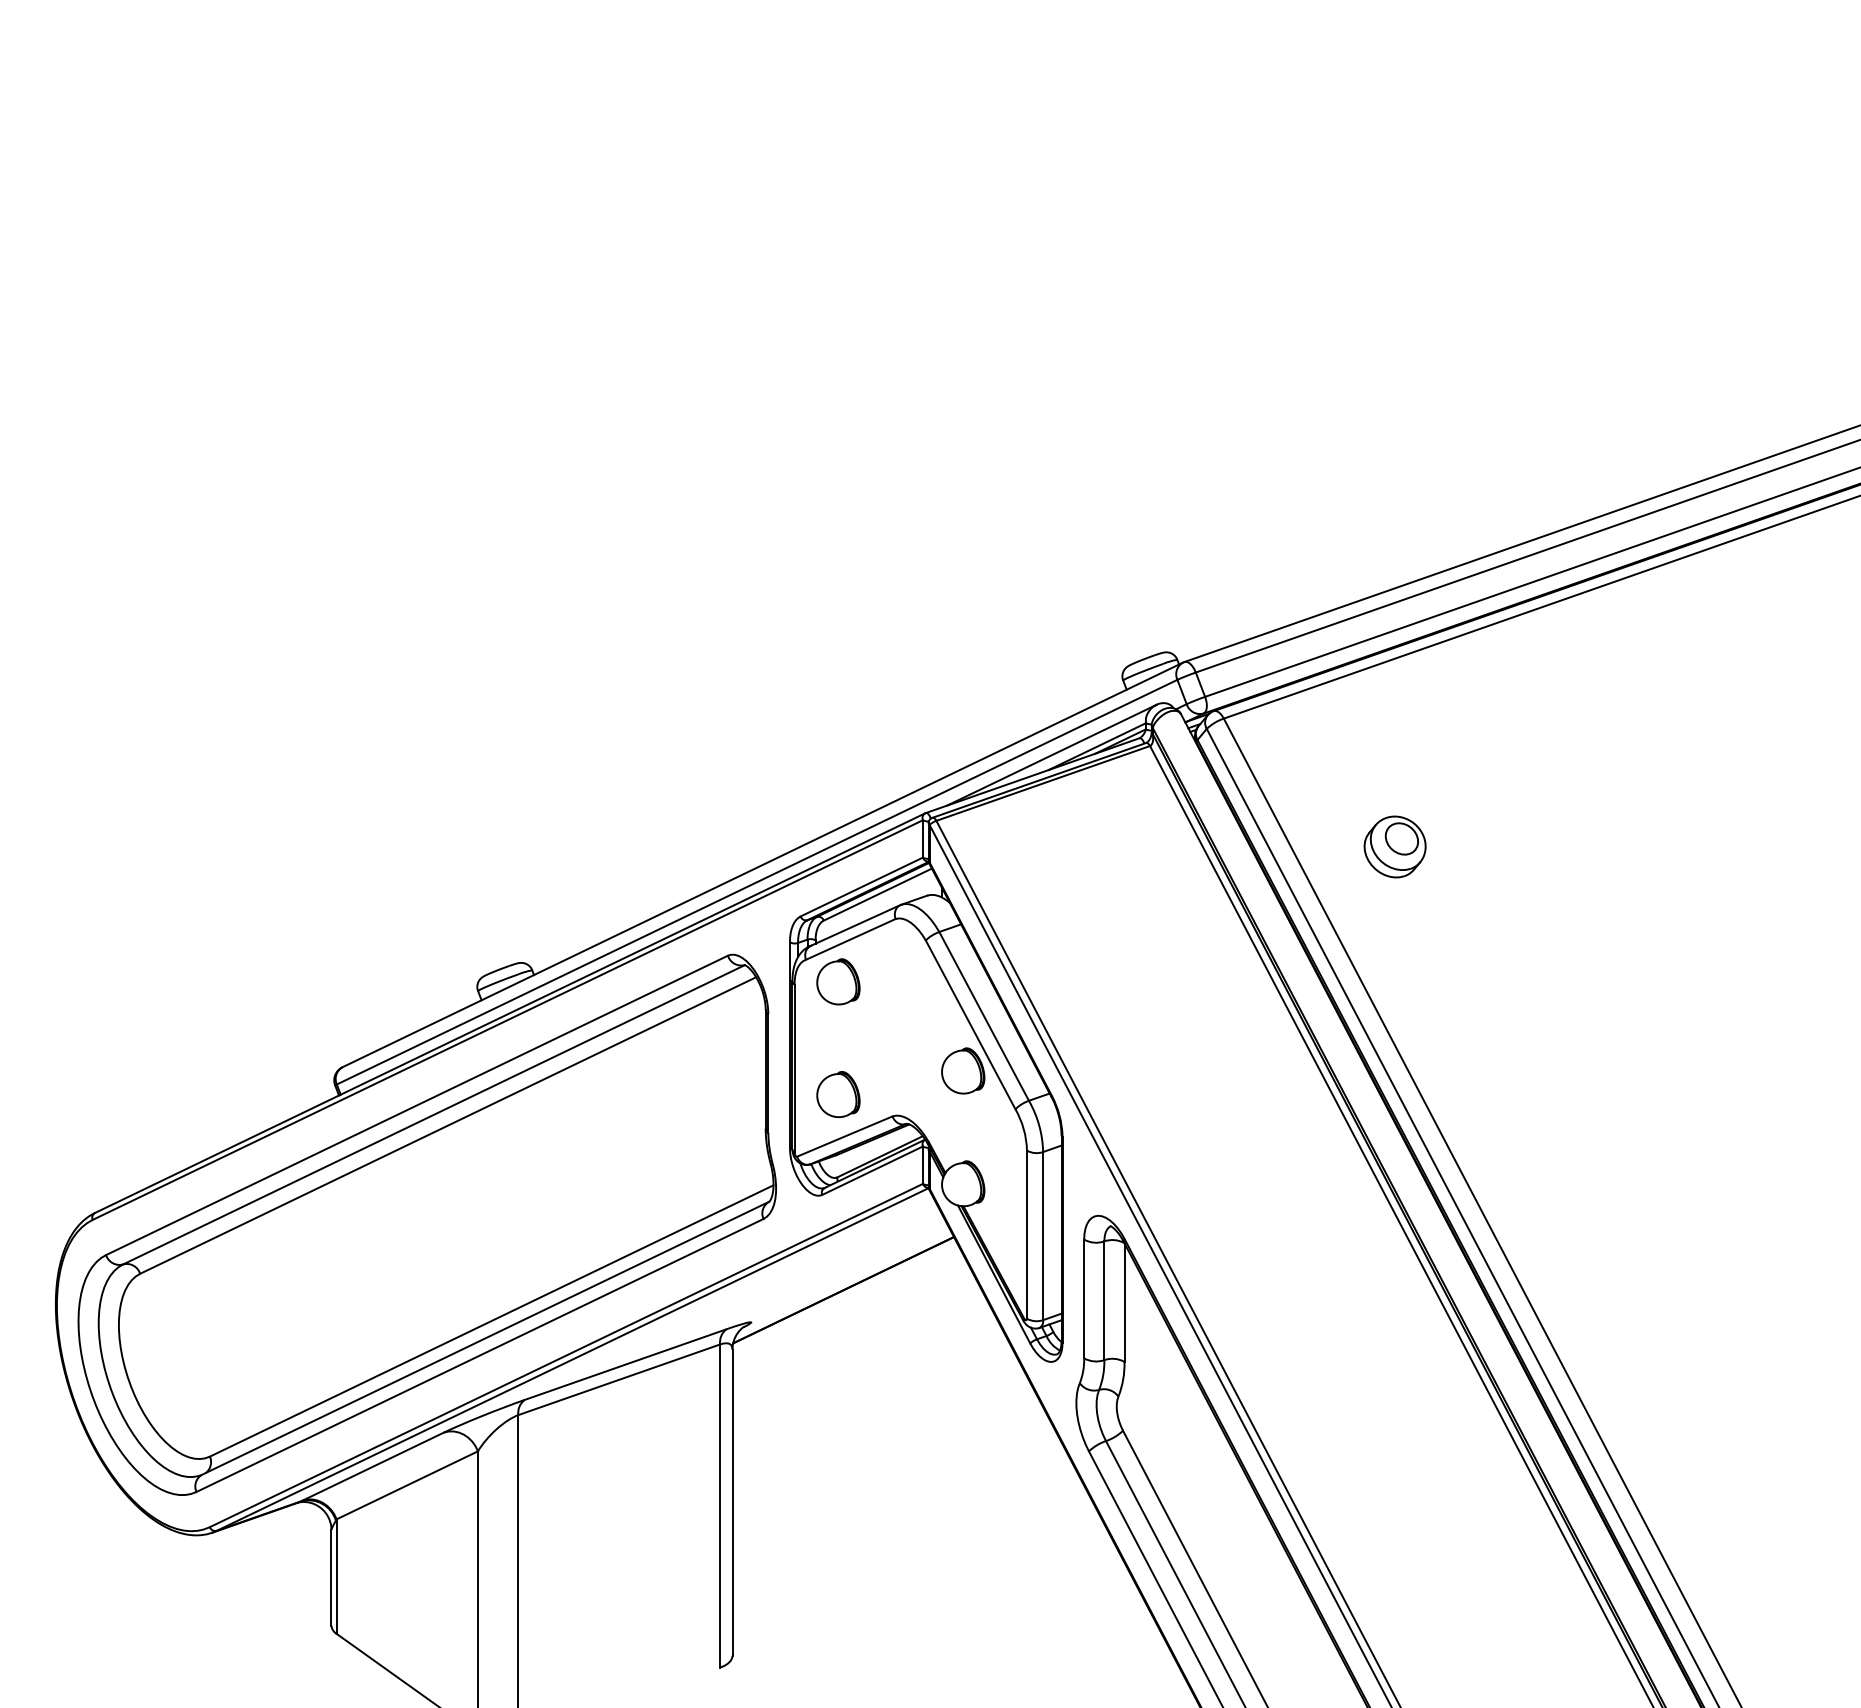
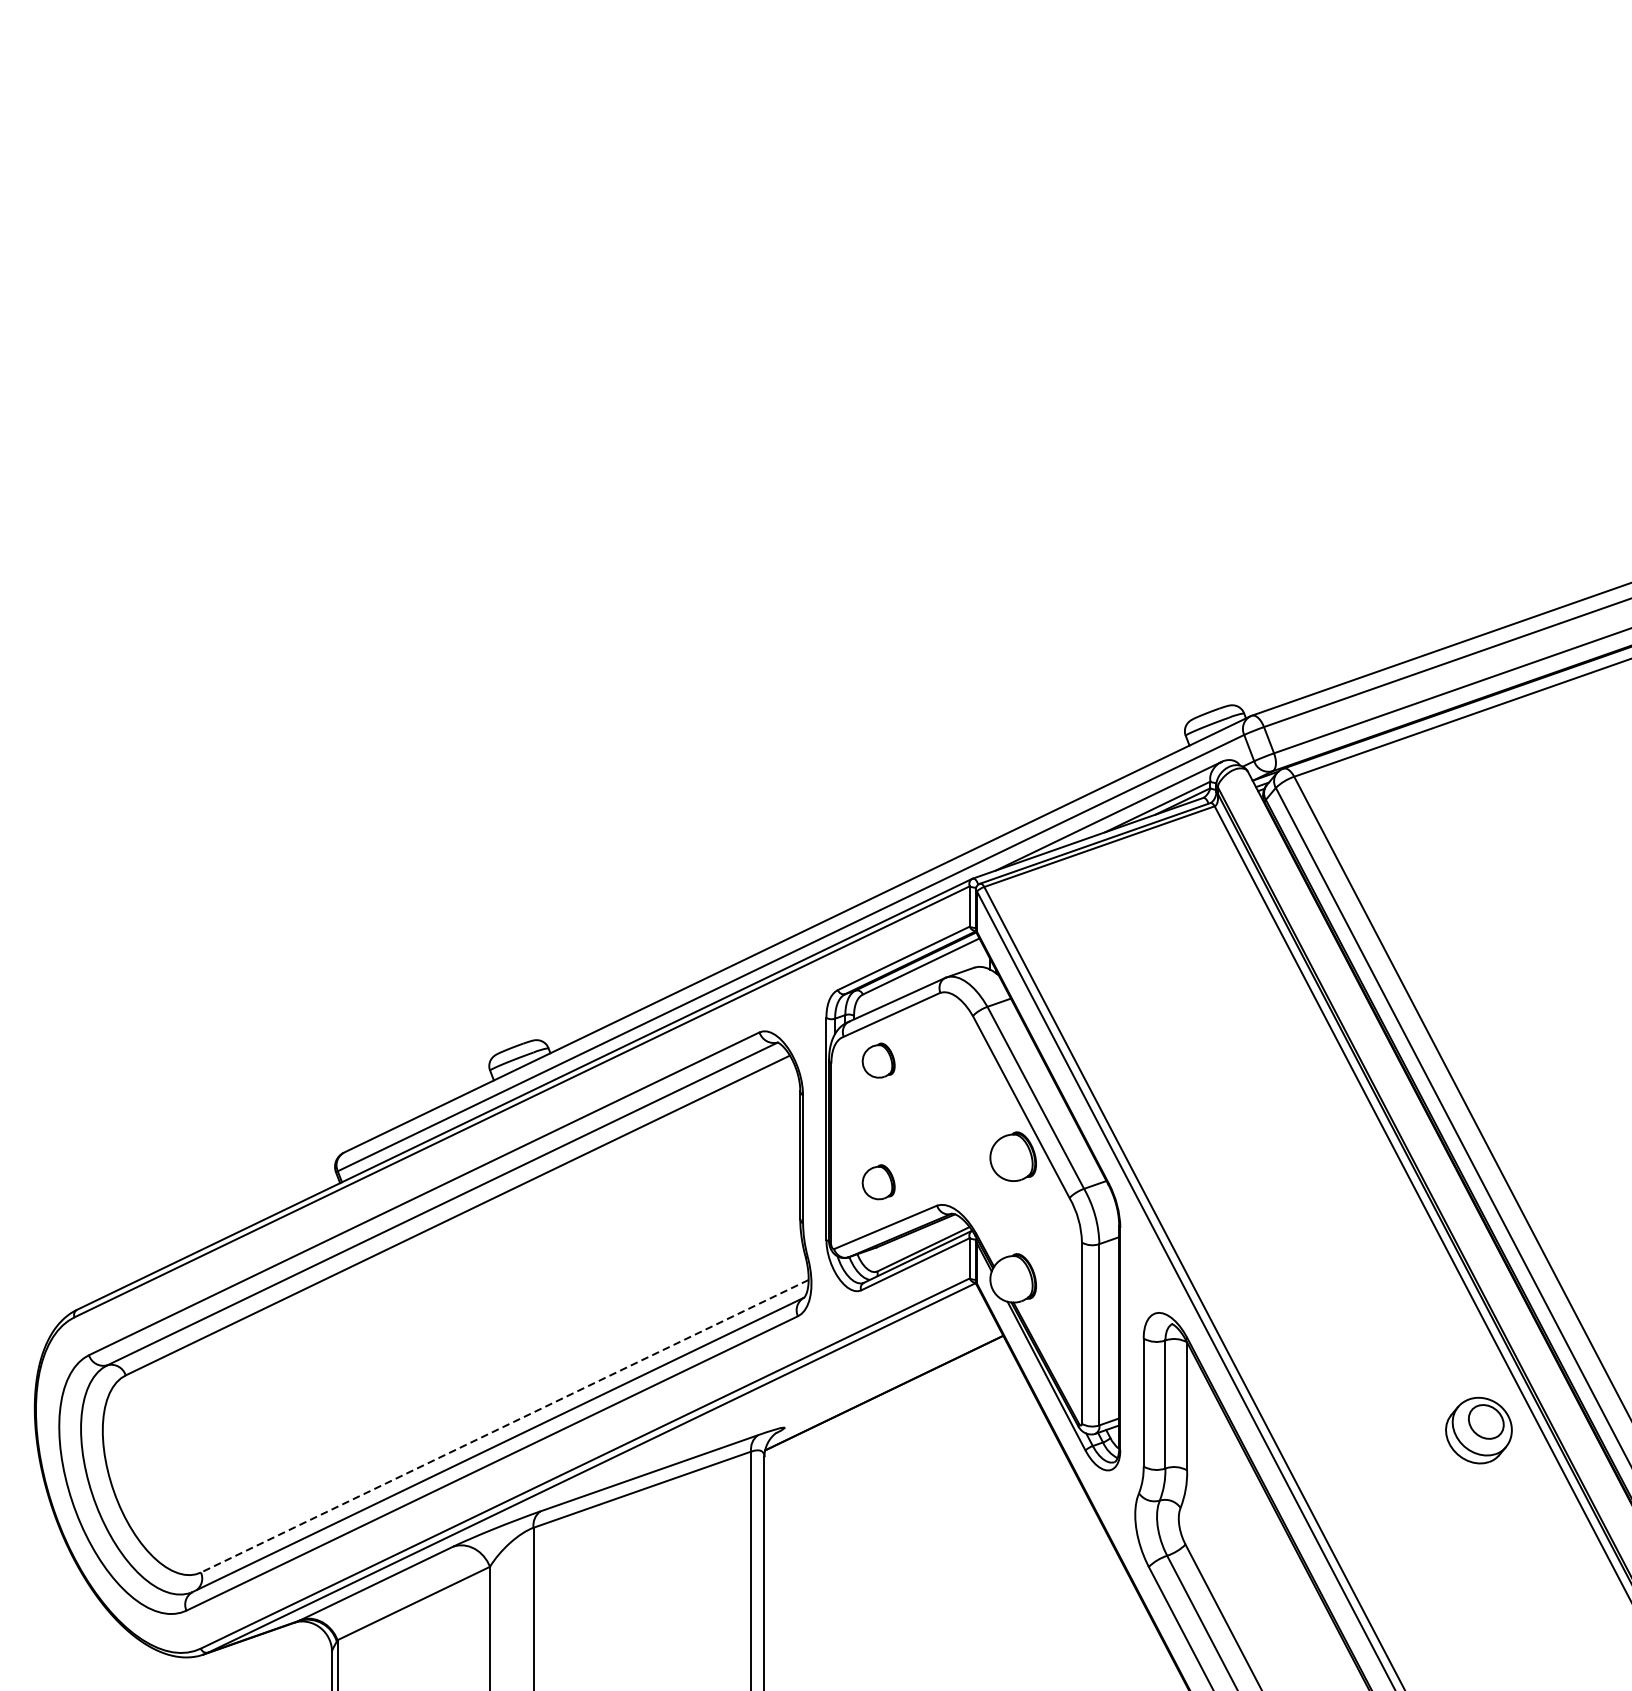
part: (1394, 846) -> (1478, 1430), moved
part: (838, 981) -> (878, 1060), size x0.7
part: (838, 1094) -> (878, 1182), size x0.7
line: (491, 1320) -> (504, 1425), solid -> dashed

